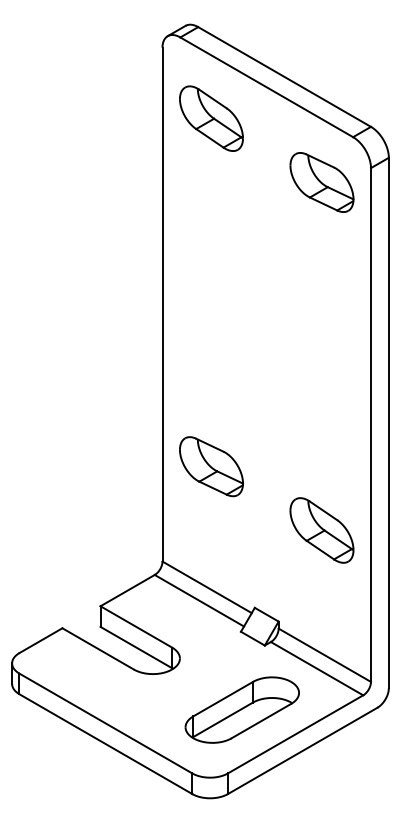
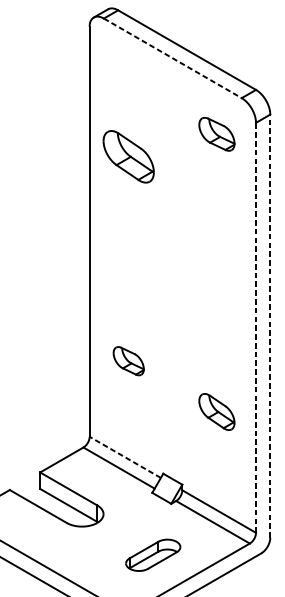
line: (266, 87) -> (172, 58), solid -> dashed
part: (211, 118) -> (128, 156), moved
part: (321, 182) -> (216, 134), size x0.7
line: (388, 422) -> (269, 325), solid -> dashed
line: (370, 425) -> (255, 328), solid -> dashed
part: (211, 466) -> (128, 360), size x0.6
part: (321, 530) -> (216, 412), size x0.7
line: (207, 587) -> (125, 457), solid -> dashed
part: (241, 709) -> (152, 554), size x0.6

